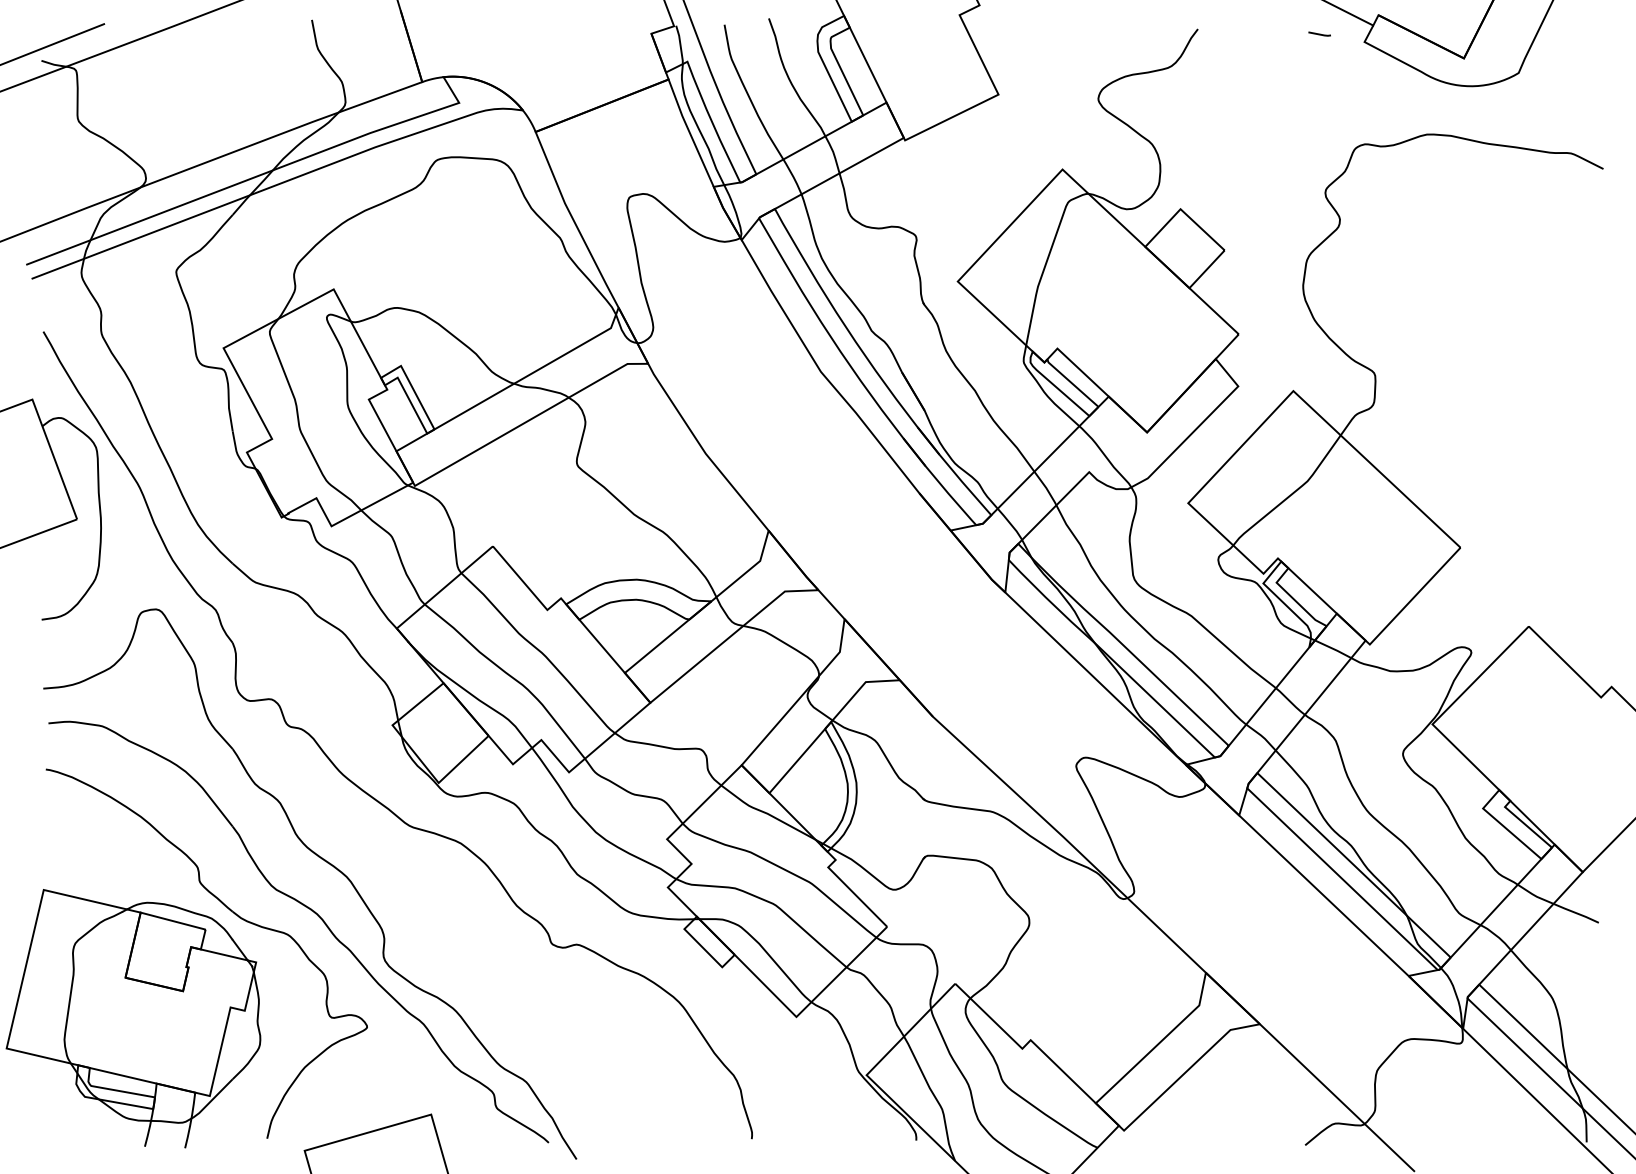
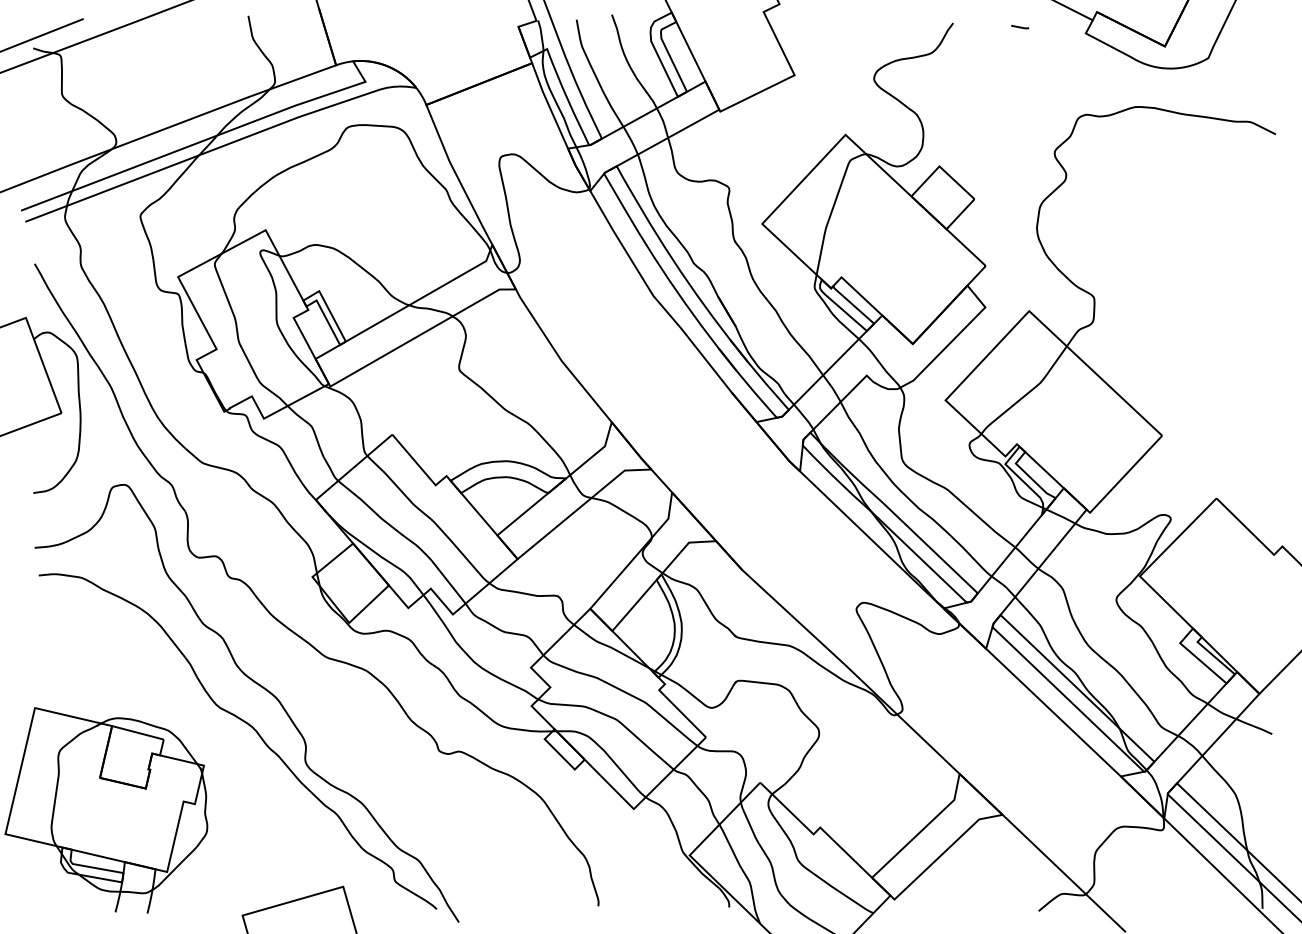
line: (1320, 34) -> (1020, 27), moved
part: (235, 915) -> (187, 728), removed

